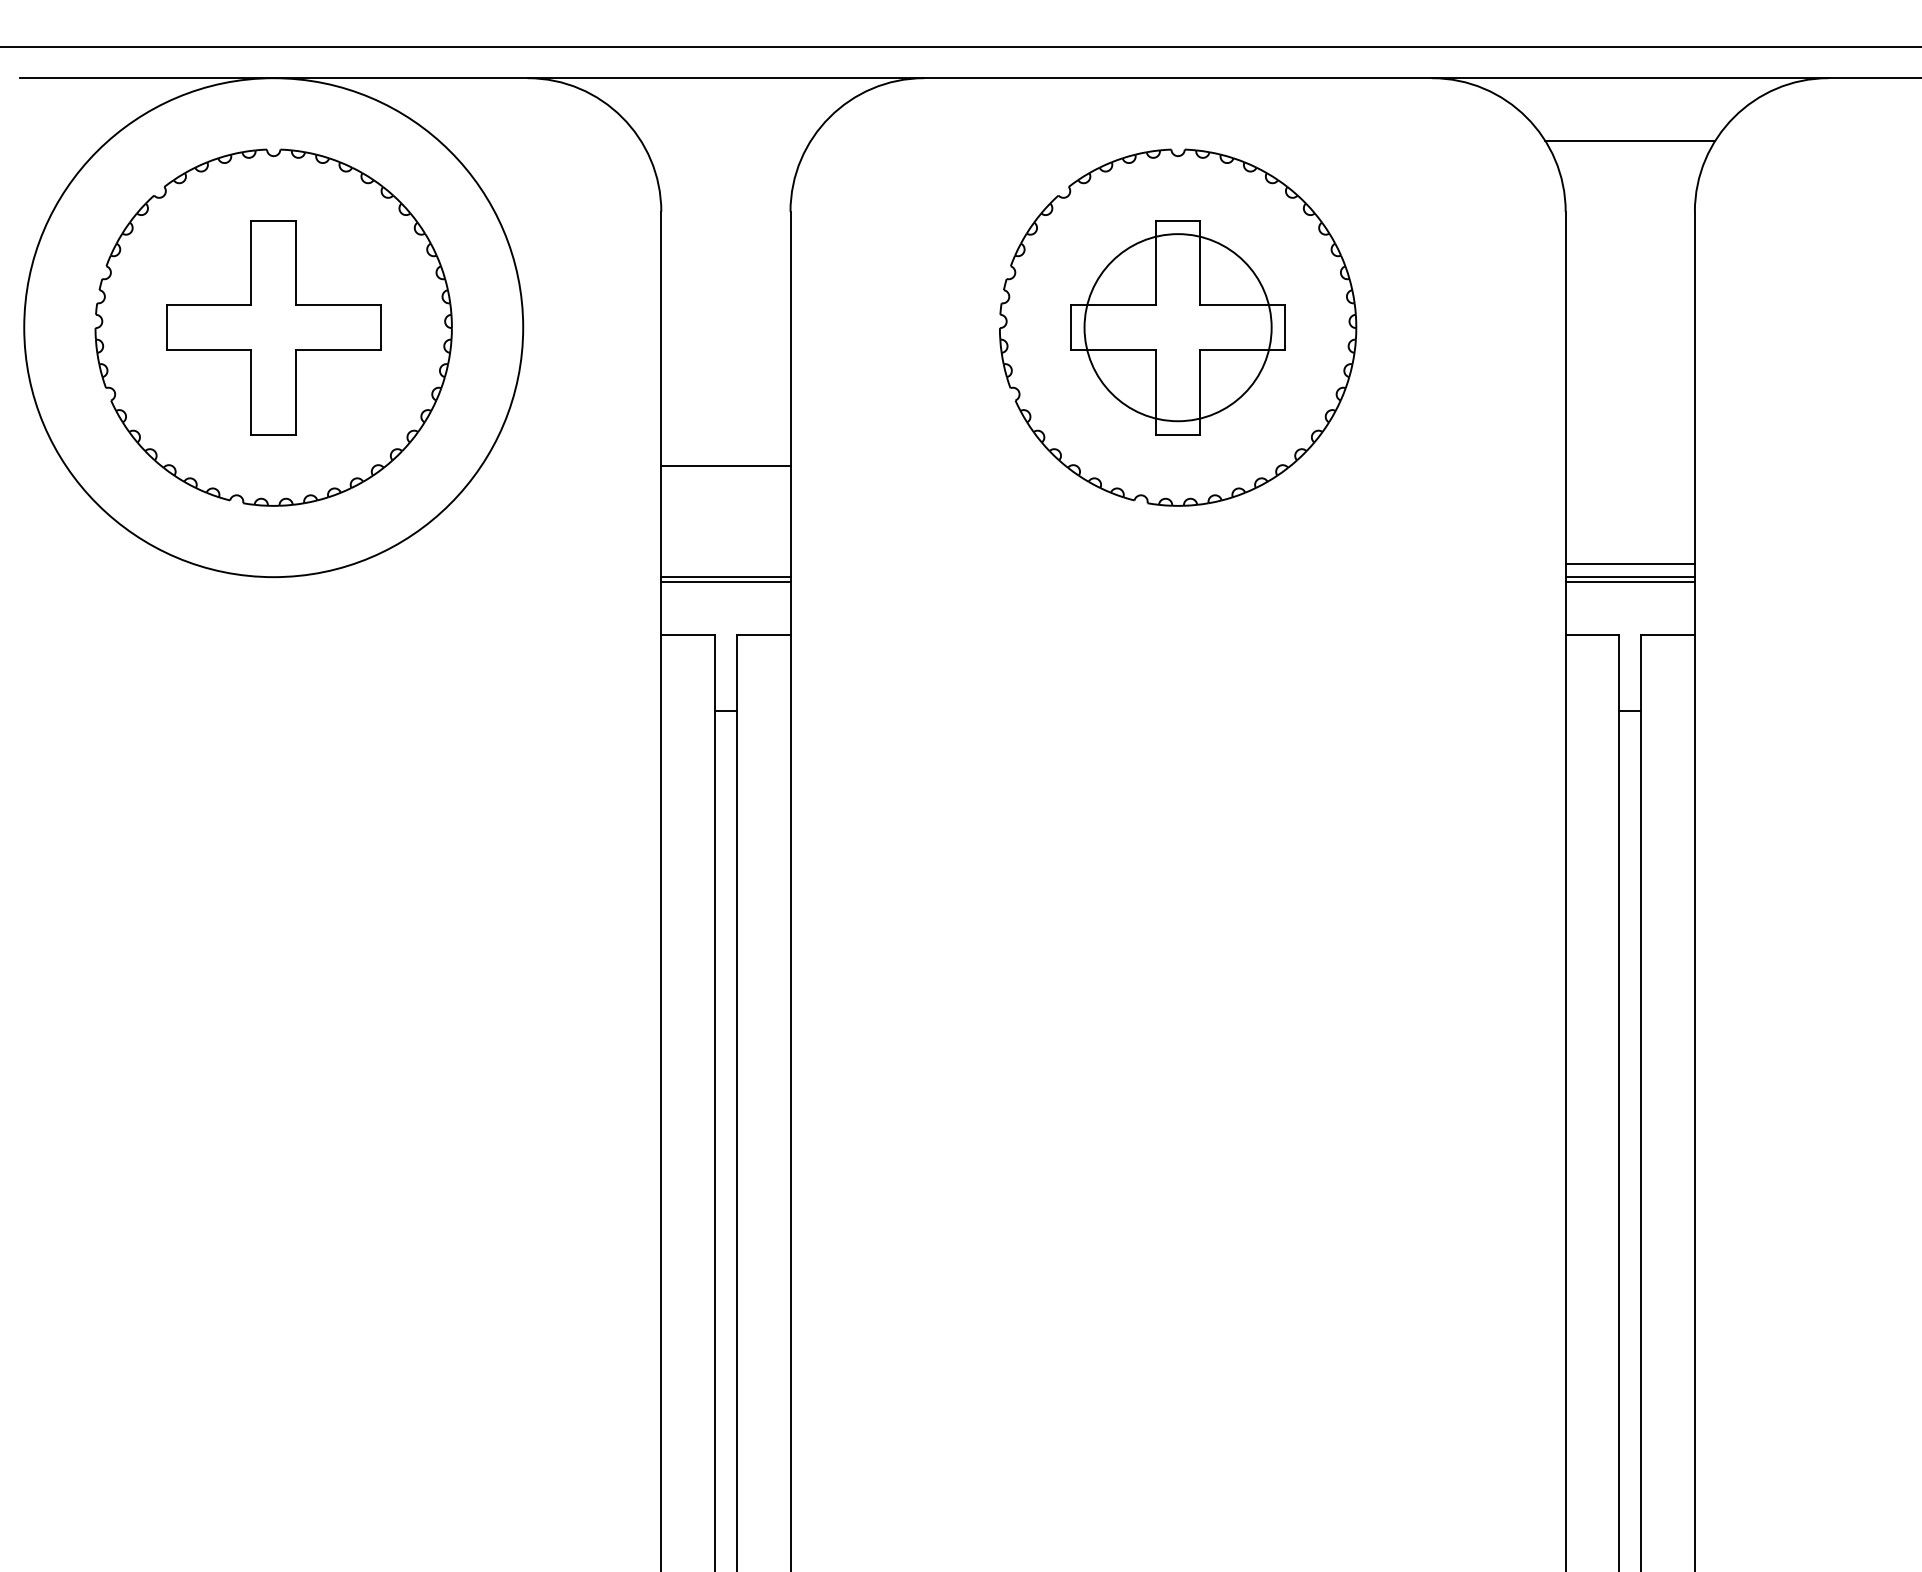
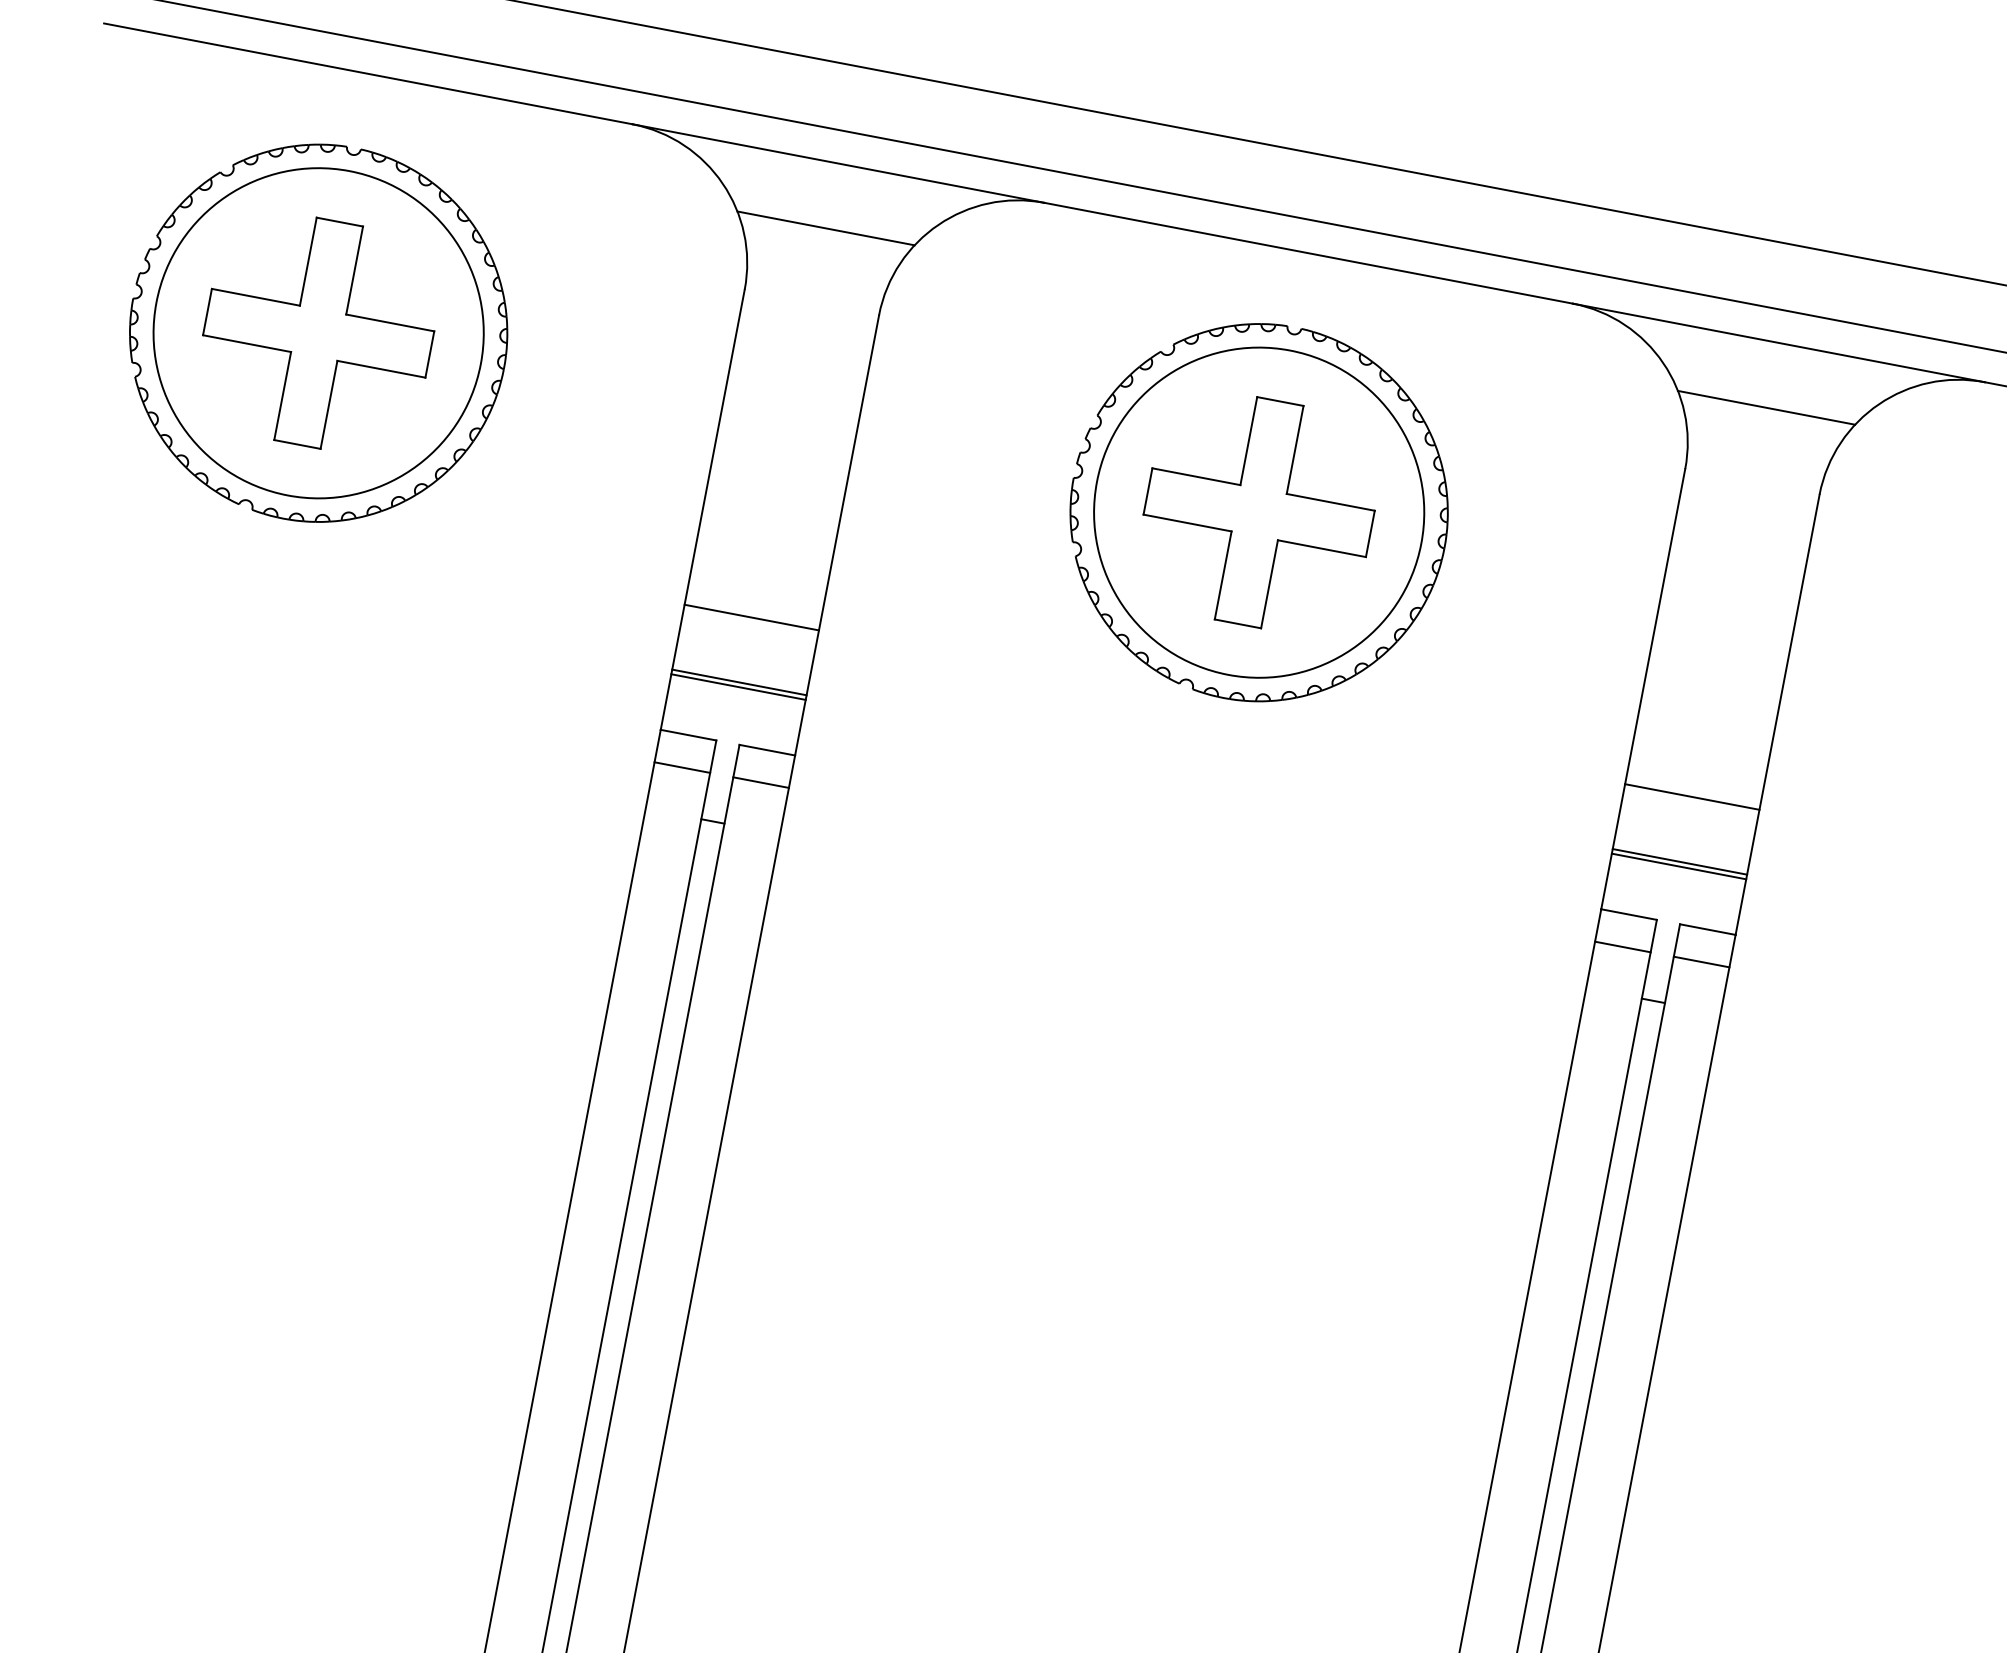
line: (725, 140) -> (825, 228), added
circle: (273, 327) -> (318, 333), size x0.62
circle: (1178, 327) -> (1259, 512), size x1.67
line: (725, 465) -> (751, 617), moved
line: (1629, 563) -> (1691, 796), moved
line: (687, 666) -> (681, 767), added
line: (763, 666) -> (760, 782), added
line: (1592, 666) -> (1622, 947), added
line: (1667, 666) -> (1700, 962), added

